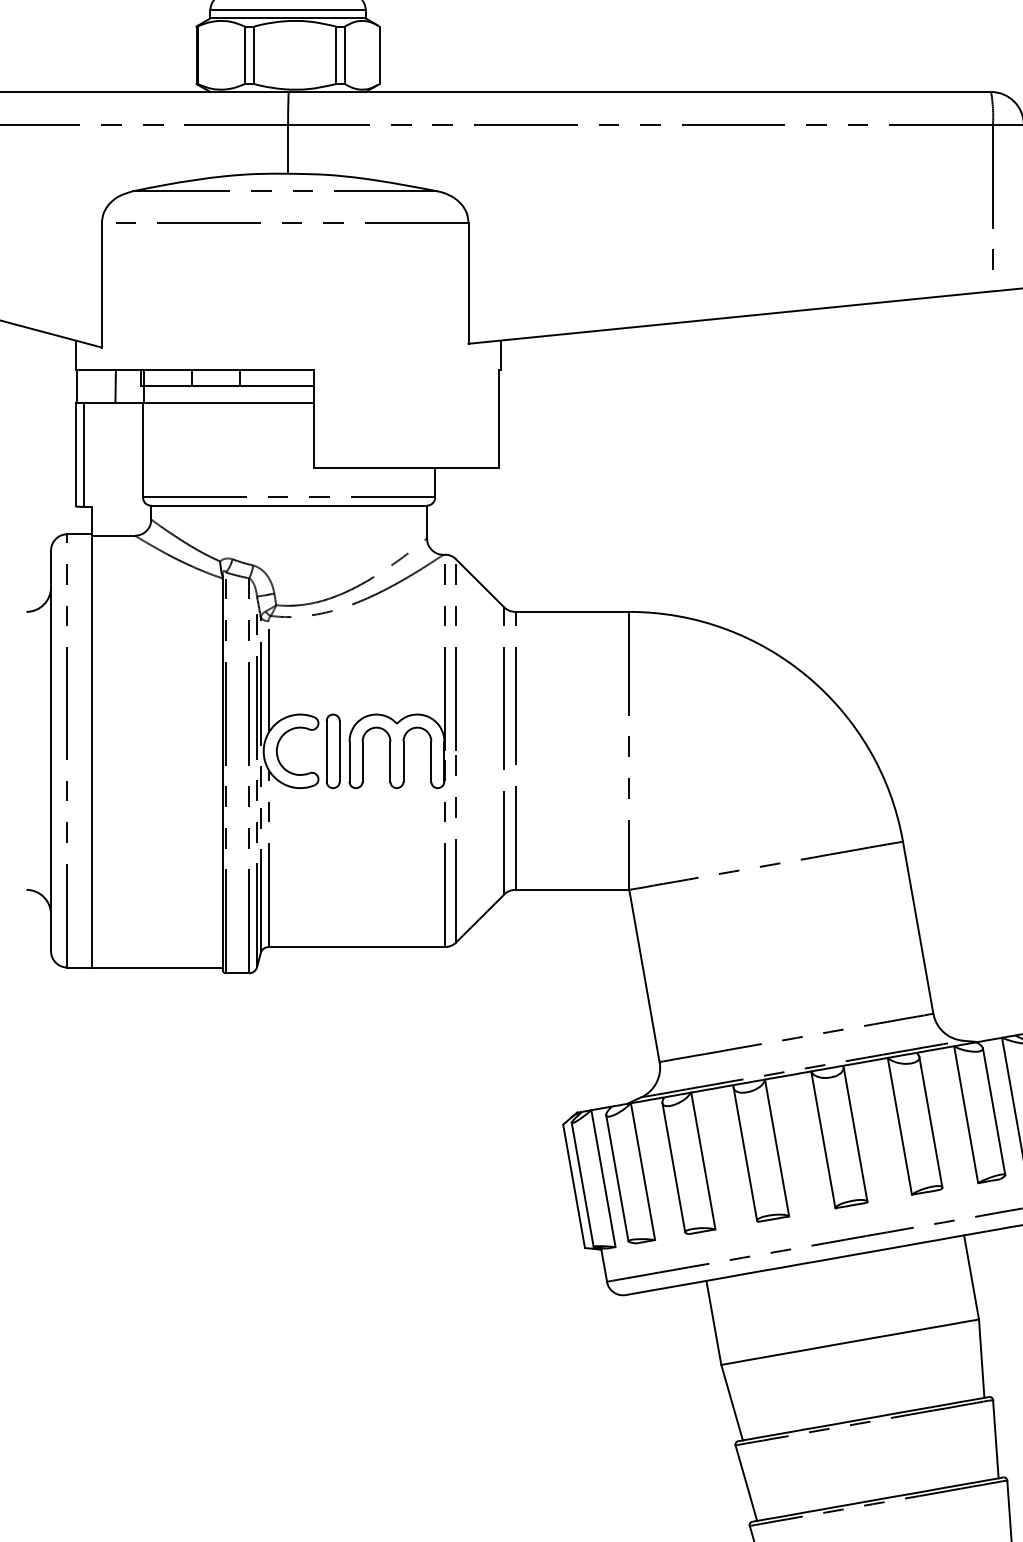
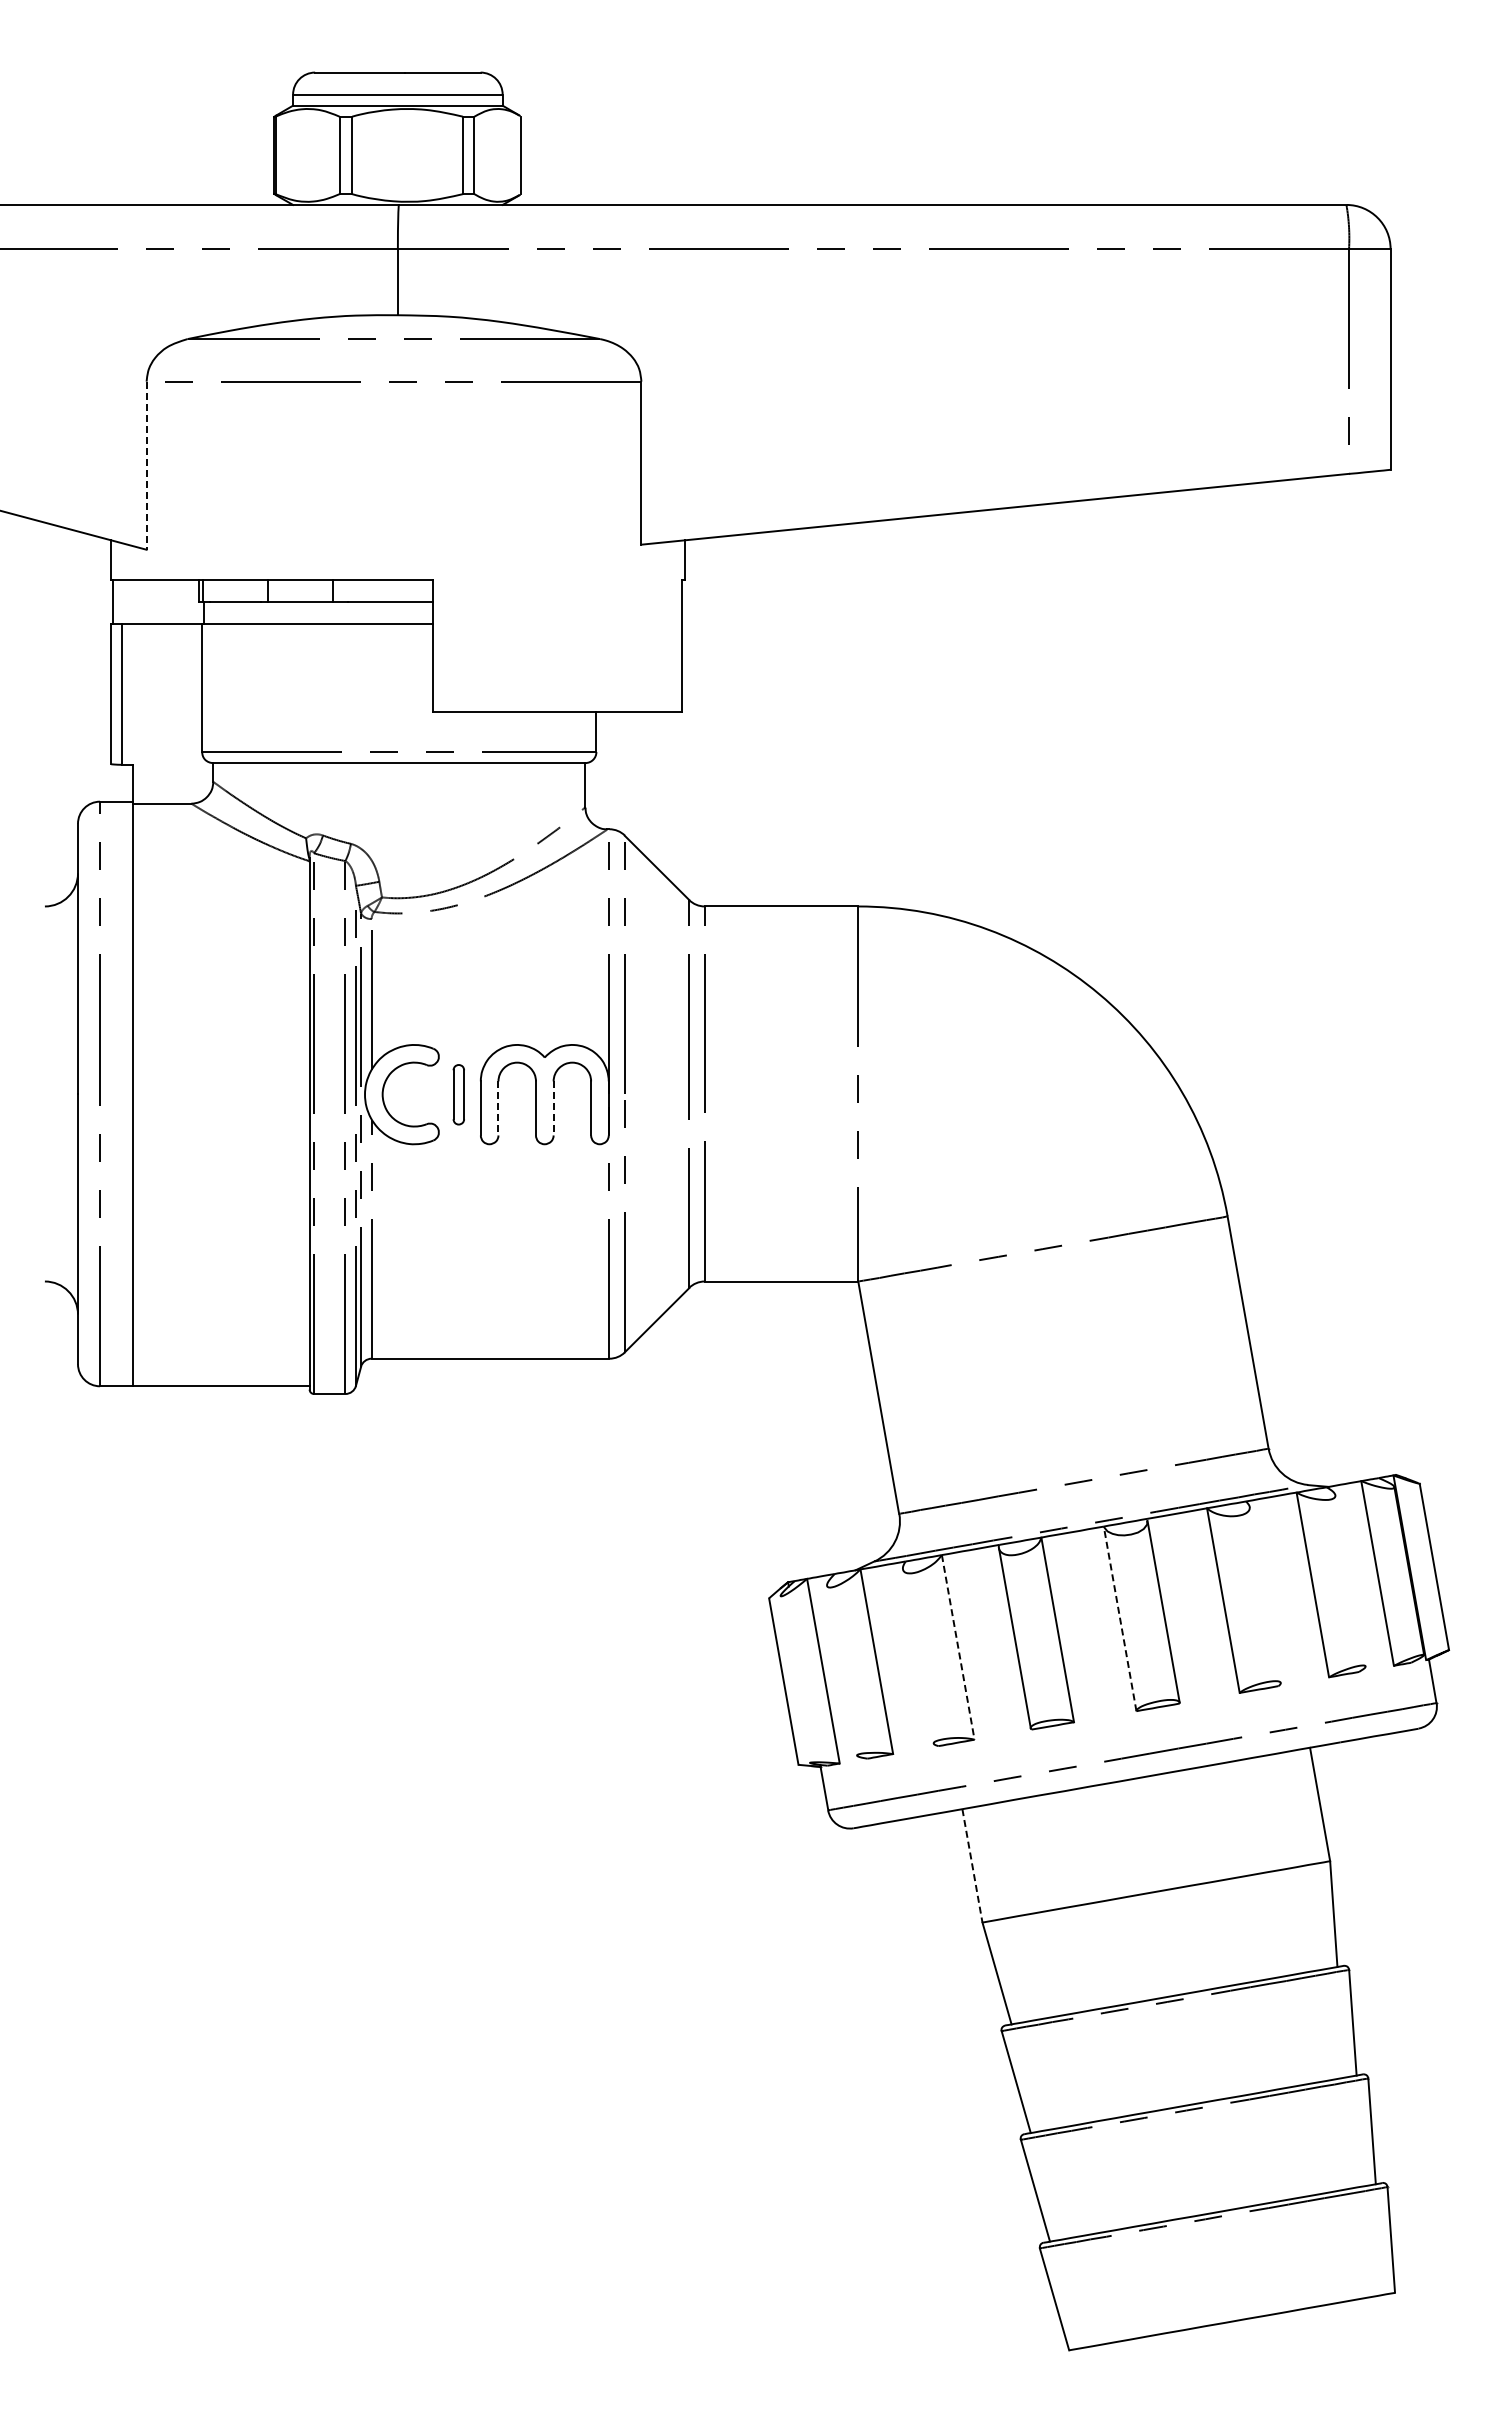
line: (101, 285) -> (146, 466), solid -> dashed
line: (115, 385) -> (164, 601), removed
part: (333, 751) -> (458, 1094), size x0.6
line: (362, 761) -> (498, 1108), solid -> dashed
line: (403, 761) -> (553, 1108), solid -> dashed
line: (994, 1111) -> (1350, 1580), removed
line: (930, 1121) -> (1264, 1594), removed
line: (823, 1139) -> (1120, 1618), solid -> dashed
line: (703, 1161) -> (958, 1647), solid -> dashed
line: (673, 1167) -> (918, 1656), removed
line: (617, 1178) -> (842, 1670), removed
line: (582, 1184) -> (795, 1679), removed
line: (713, 1322) -> (972, 1865), solid -> dashed

